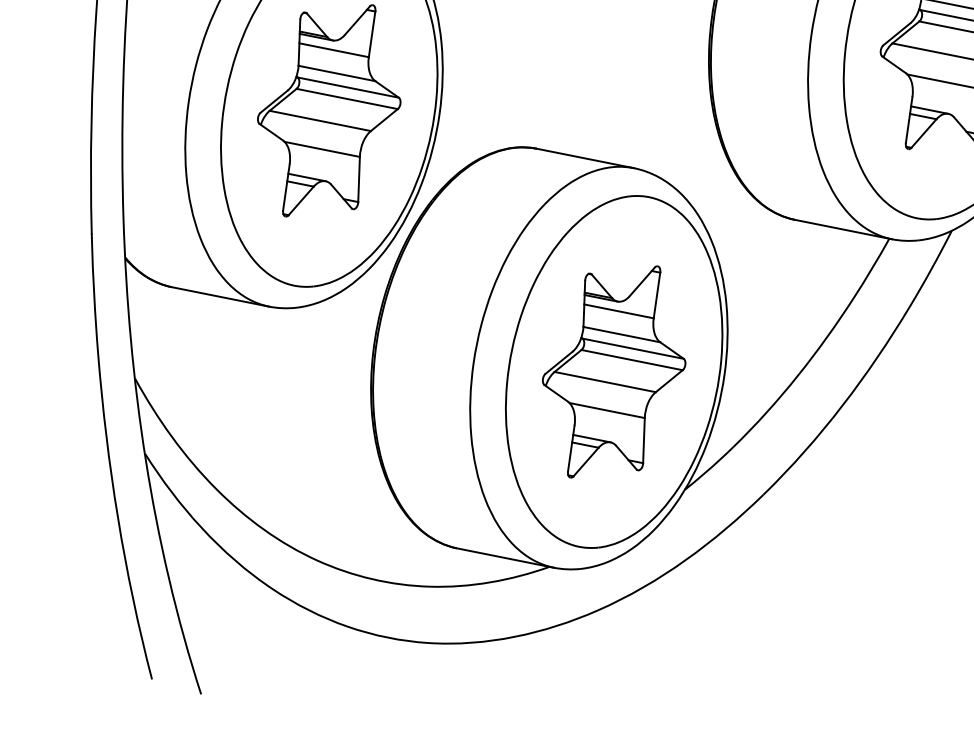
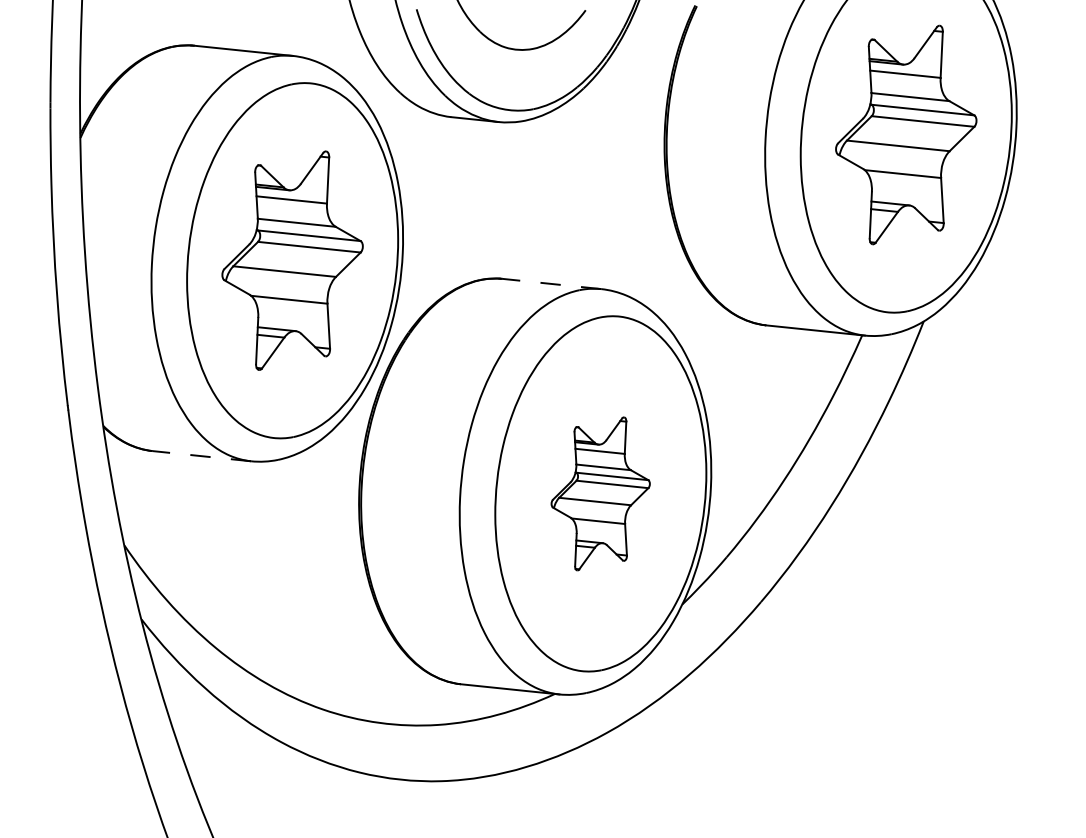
line: (585, 158) -> (552, 284), solid -> dashed
line: (220, 297) -> (201, 456), solid -> dashed
part: (613, 371) -> (600, 493), size x0.7

